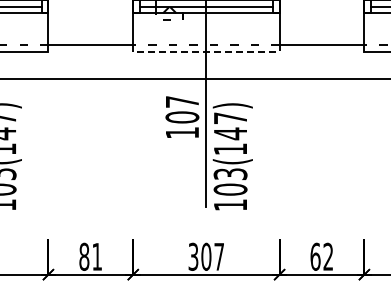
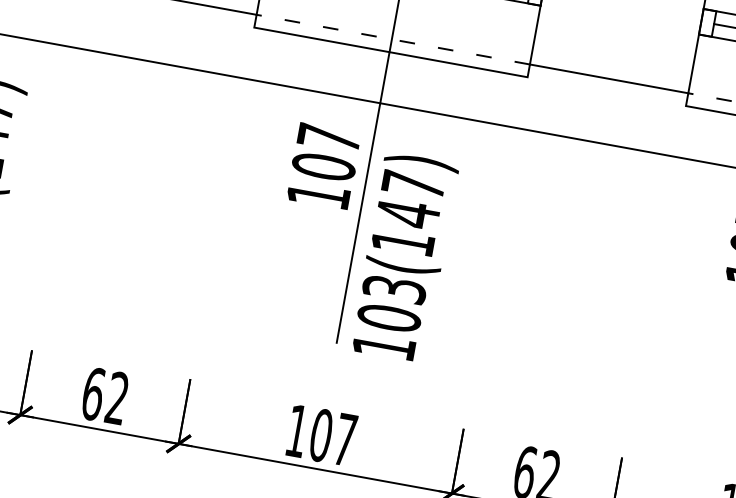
line: (206, 51) -> (391, 51), dashed -> solid
text: (90, 256) -> (104, 395), 81 -> 62
text: (193, 256) -> (297, 430), 307 -> 107

